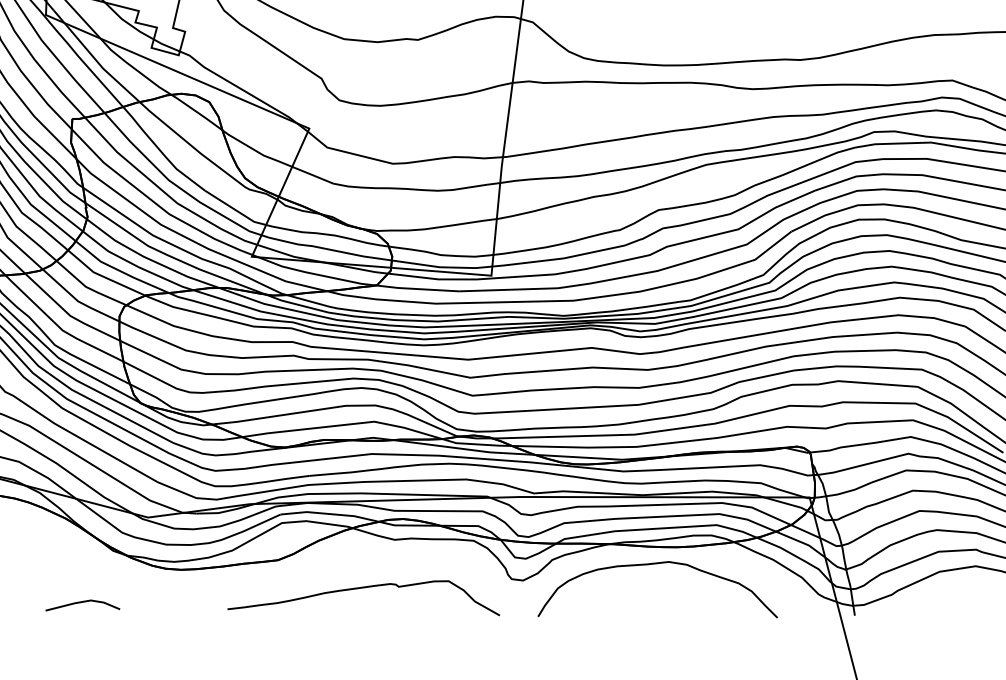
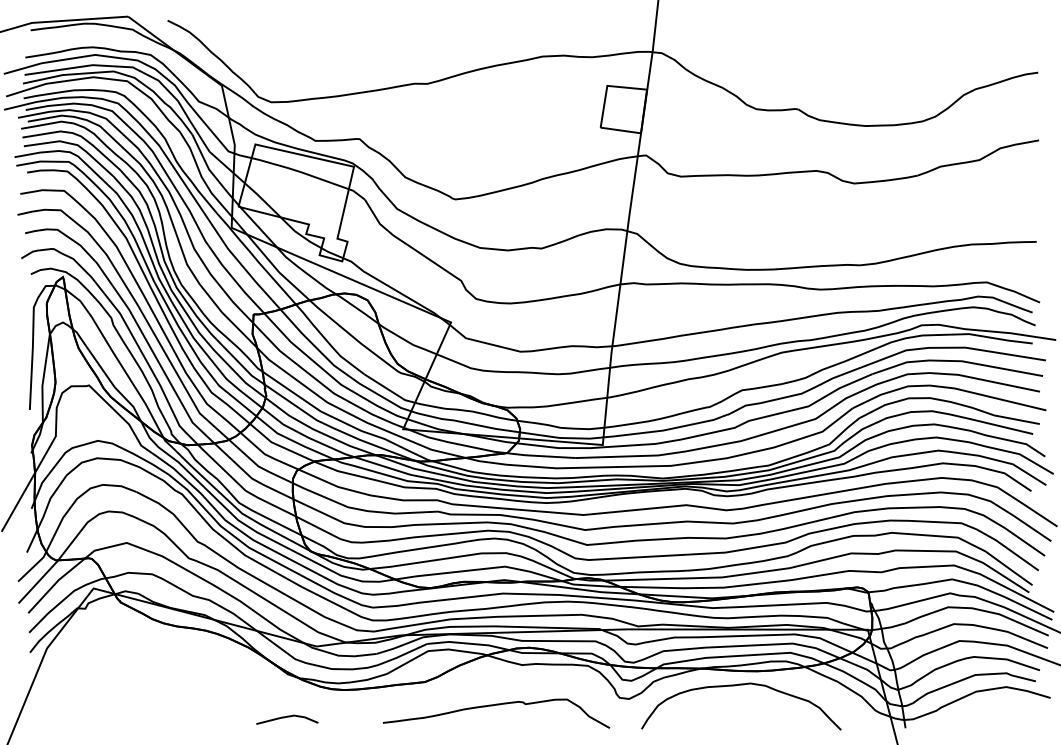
curve: (83, 602) -> (287, 717), moved

